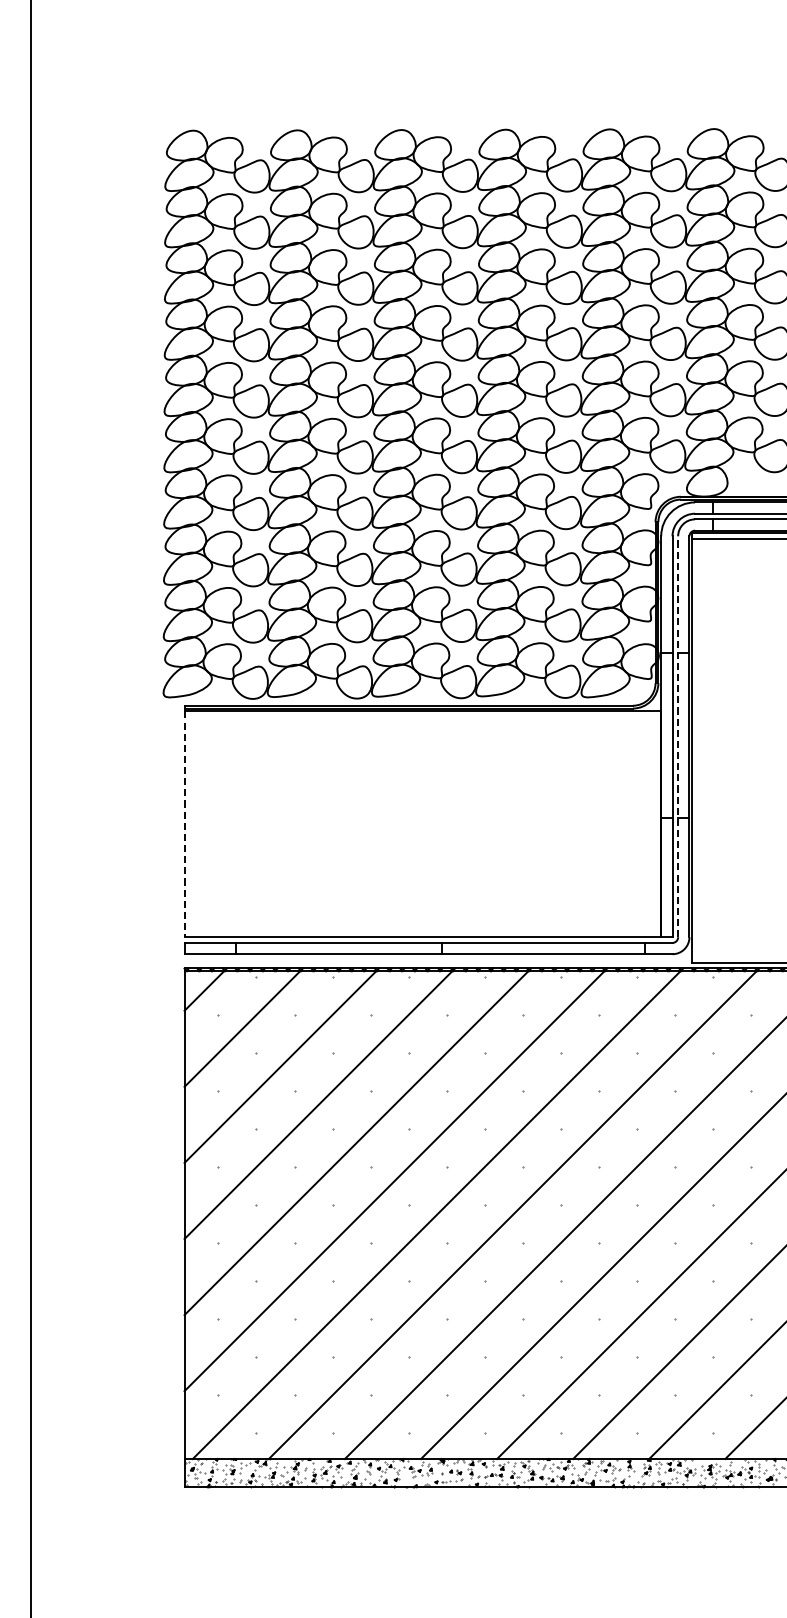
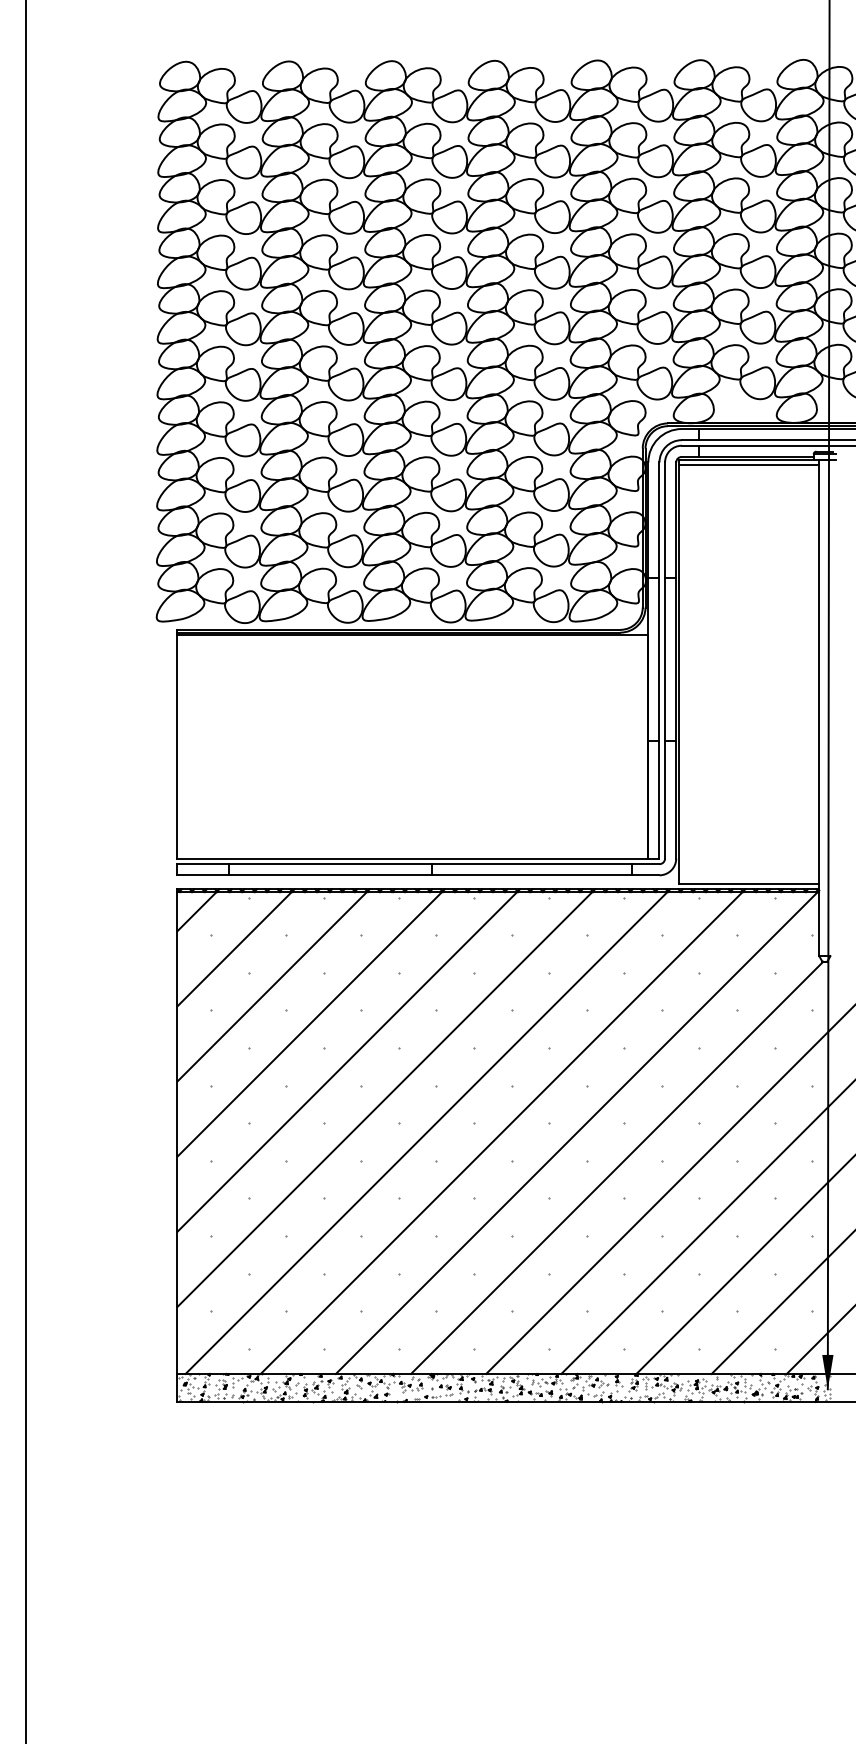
line: (678, 736) -> (665, 660), dashed -> solid
line: (184, 824) -> (177, 747), dashed -> solid

